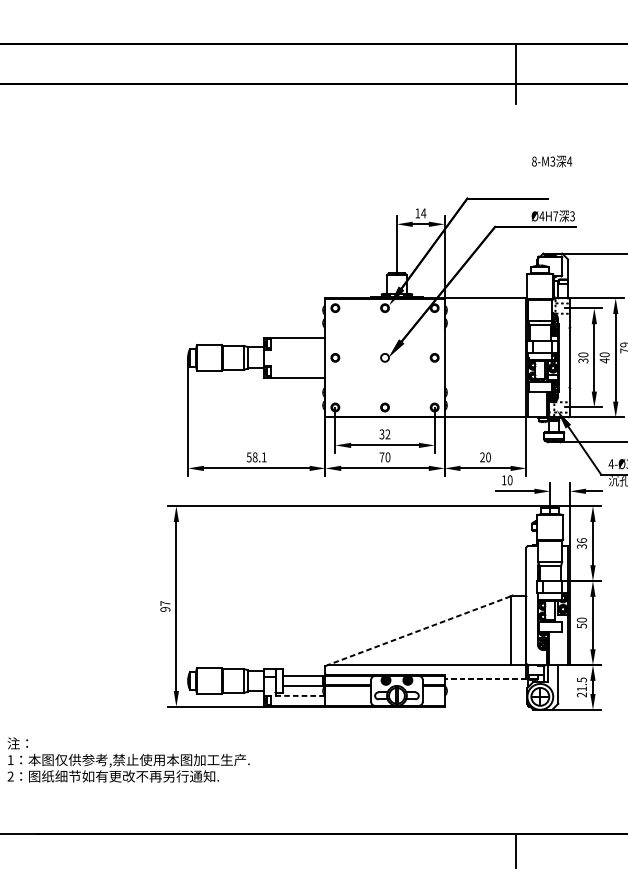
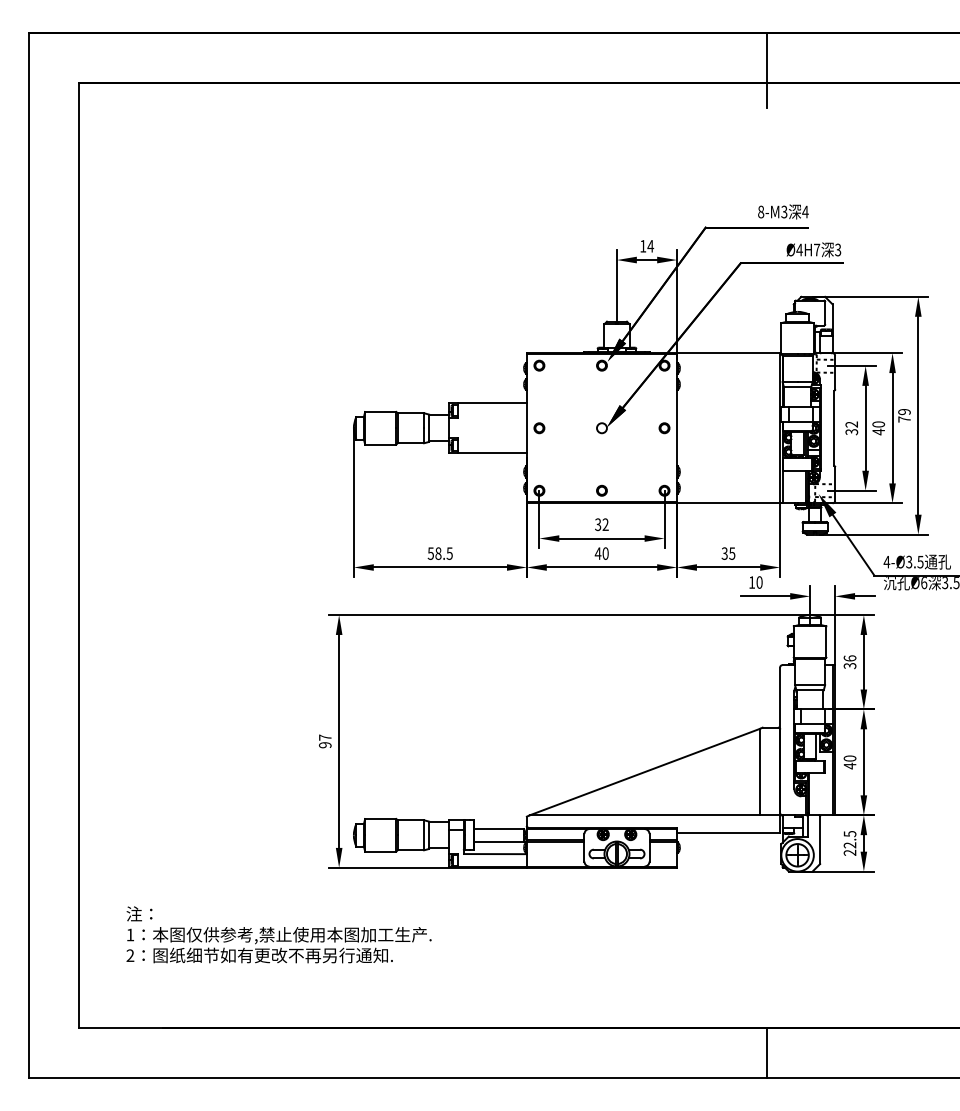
text: (552, 161) -> (783, 211), moved
text: (583, 354) -> (851, 424), 30 -> 32
text: (263, 457) -> (449, 553), 58.1 -> 58.5
text: (381, 457) -> (597, 553), 70 -> 40
text: (485, 457) -> (728, 553), 20 -> 35
text: (581, 625) -> (849, 765), 50 -> 40
line: (418, 631) -> (644, 772), dashed -> solid
line: (485, 678) -> (728, 832), dashed -> solid
text: (581, 689) -> (849, 845), 21.5 -> 22.5
line: (300, 696) -> (495, 854), dashed -> solid

